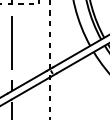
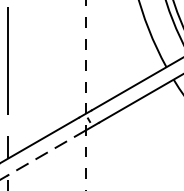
line: (30, 88) -> (45, 153), solid -> dashed

